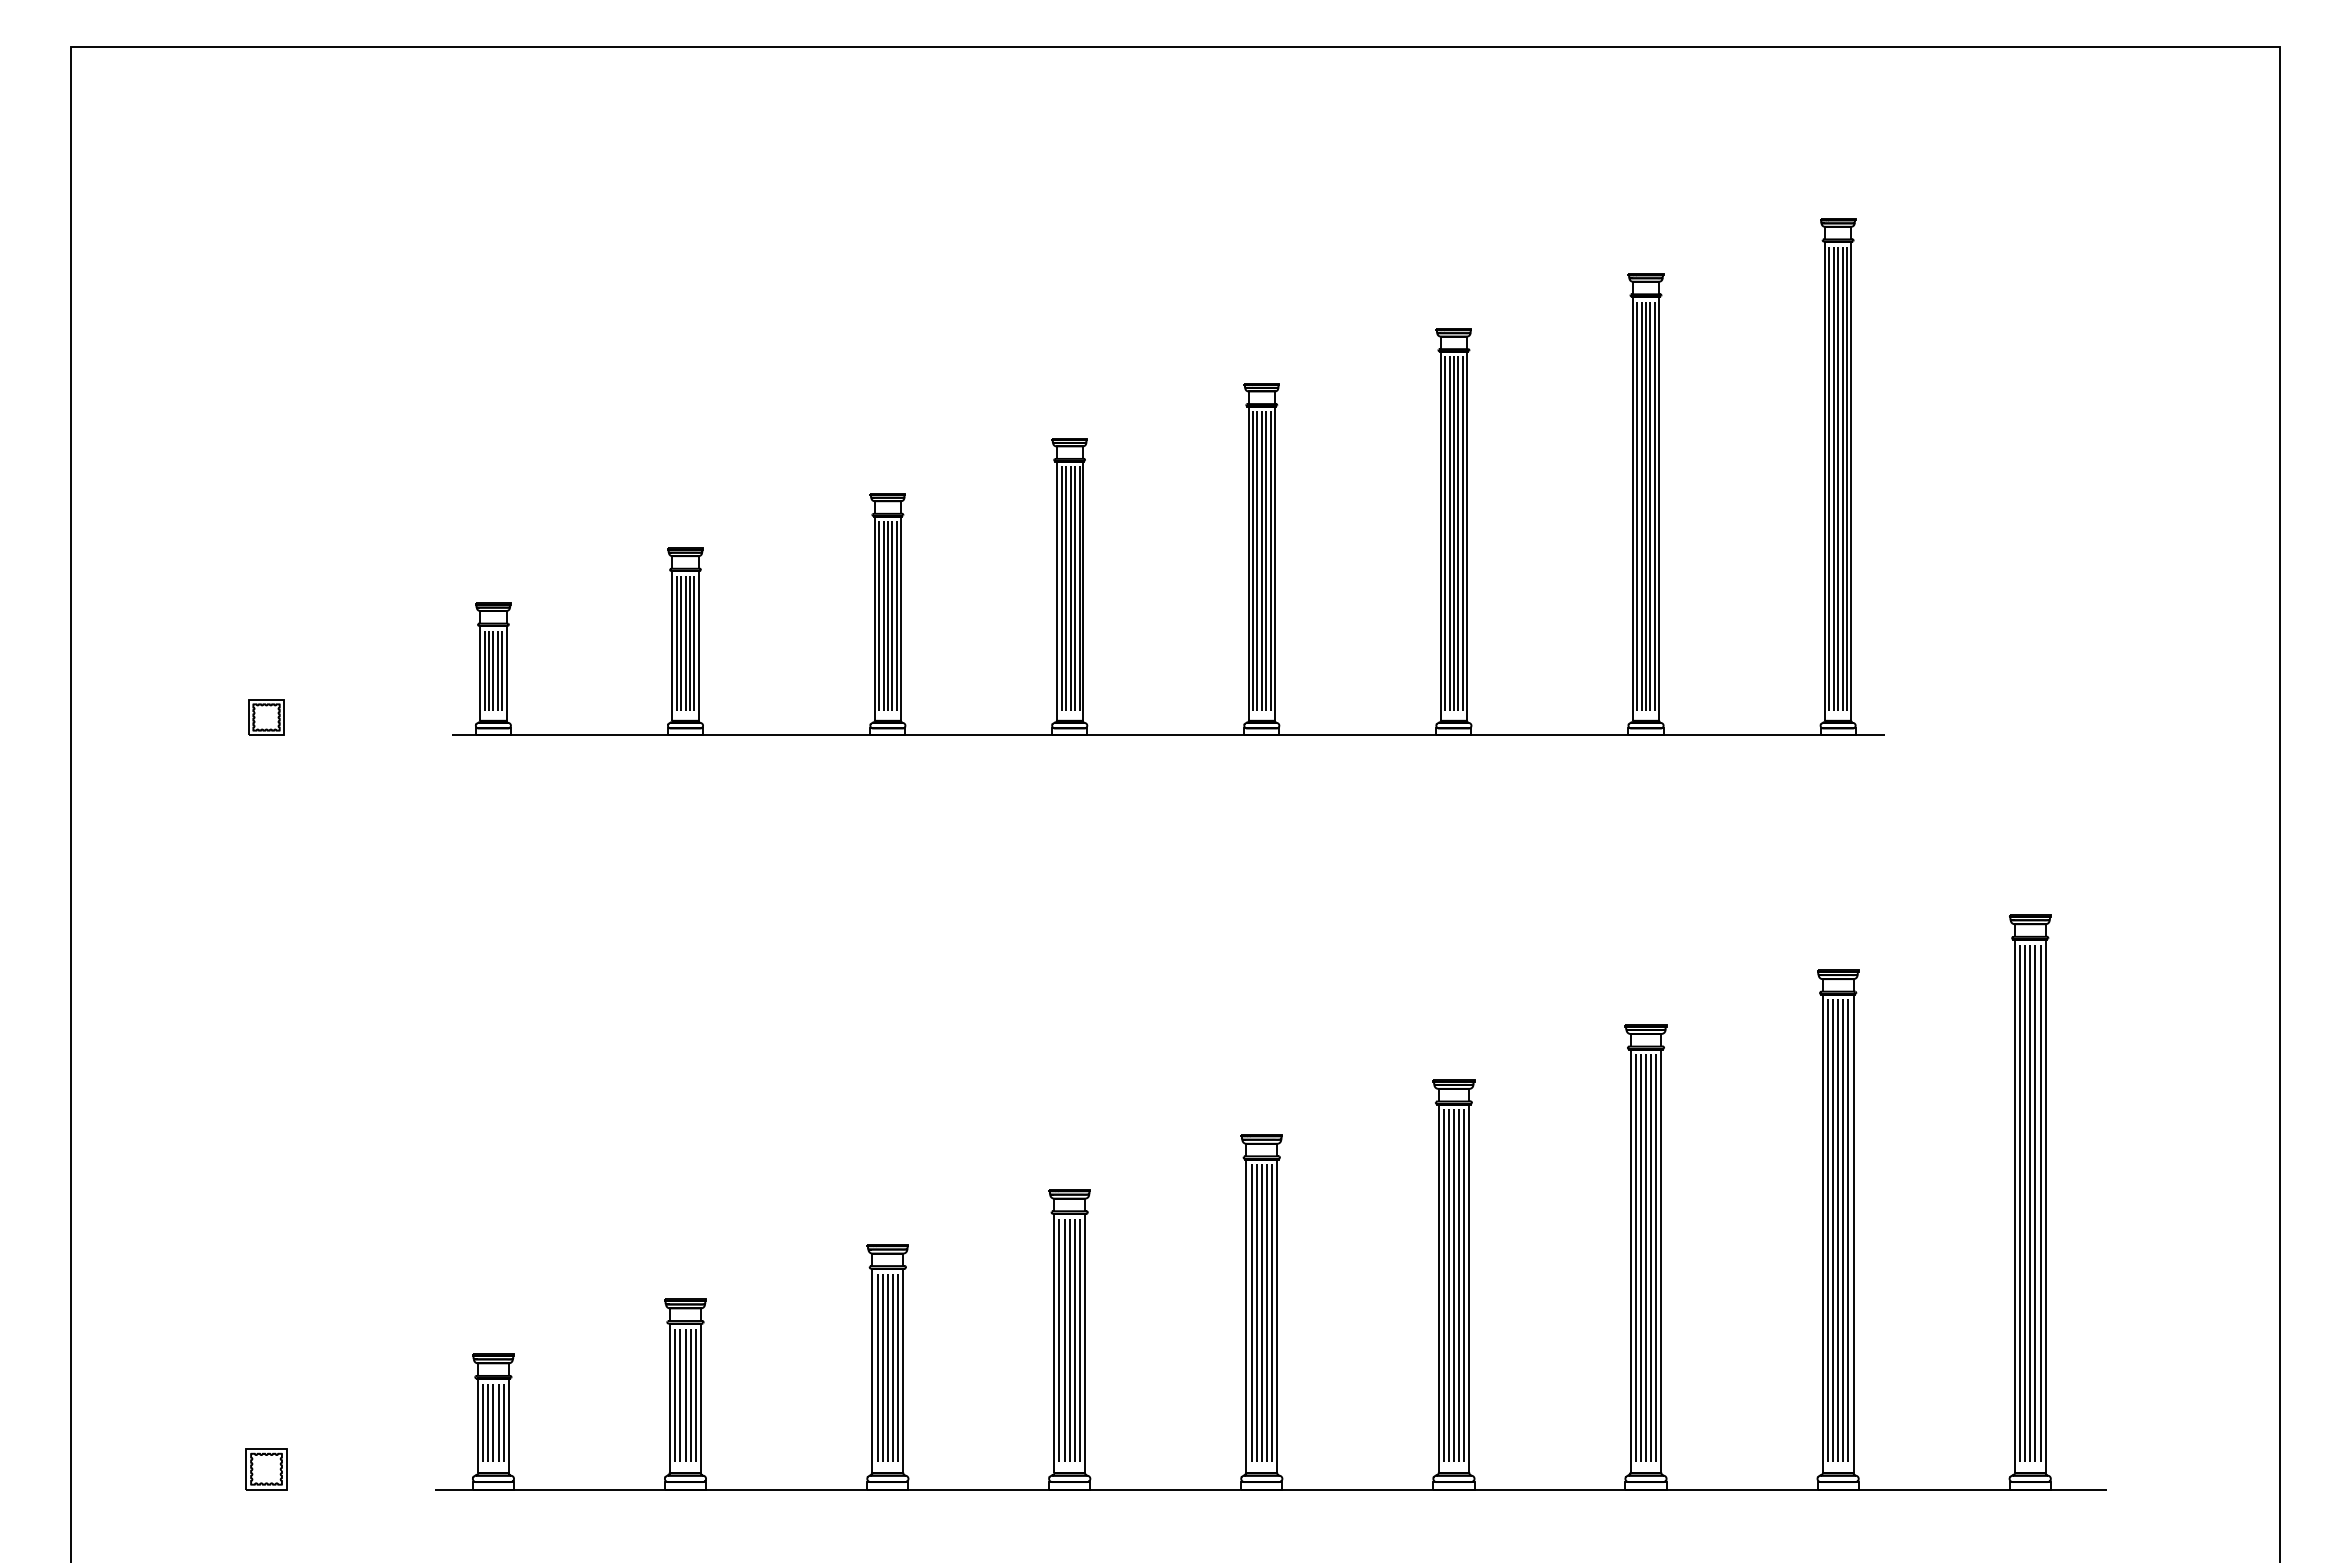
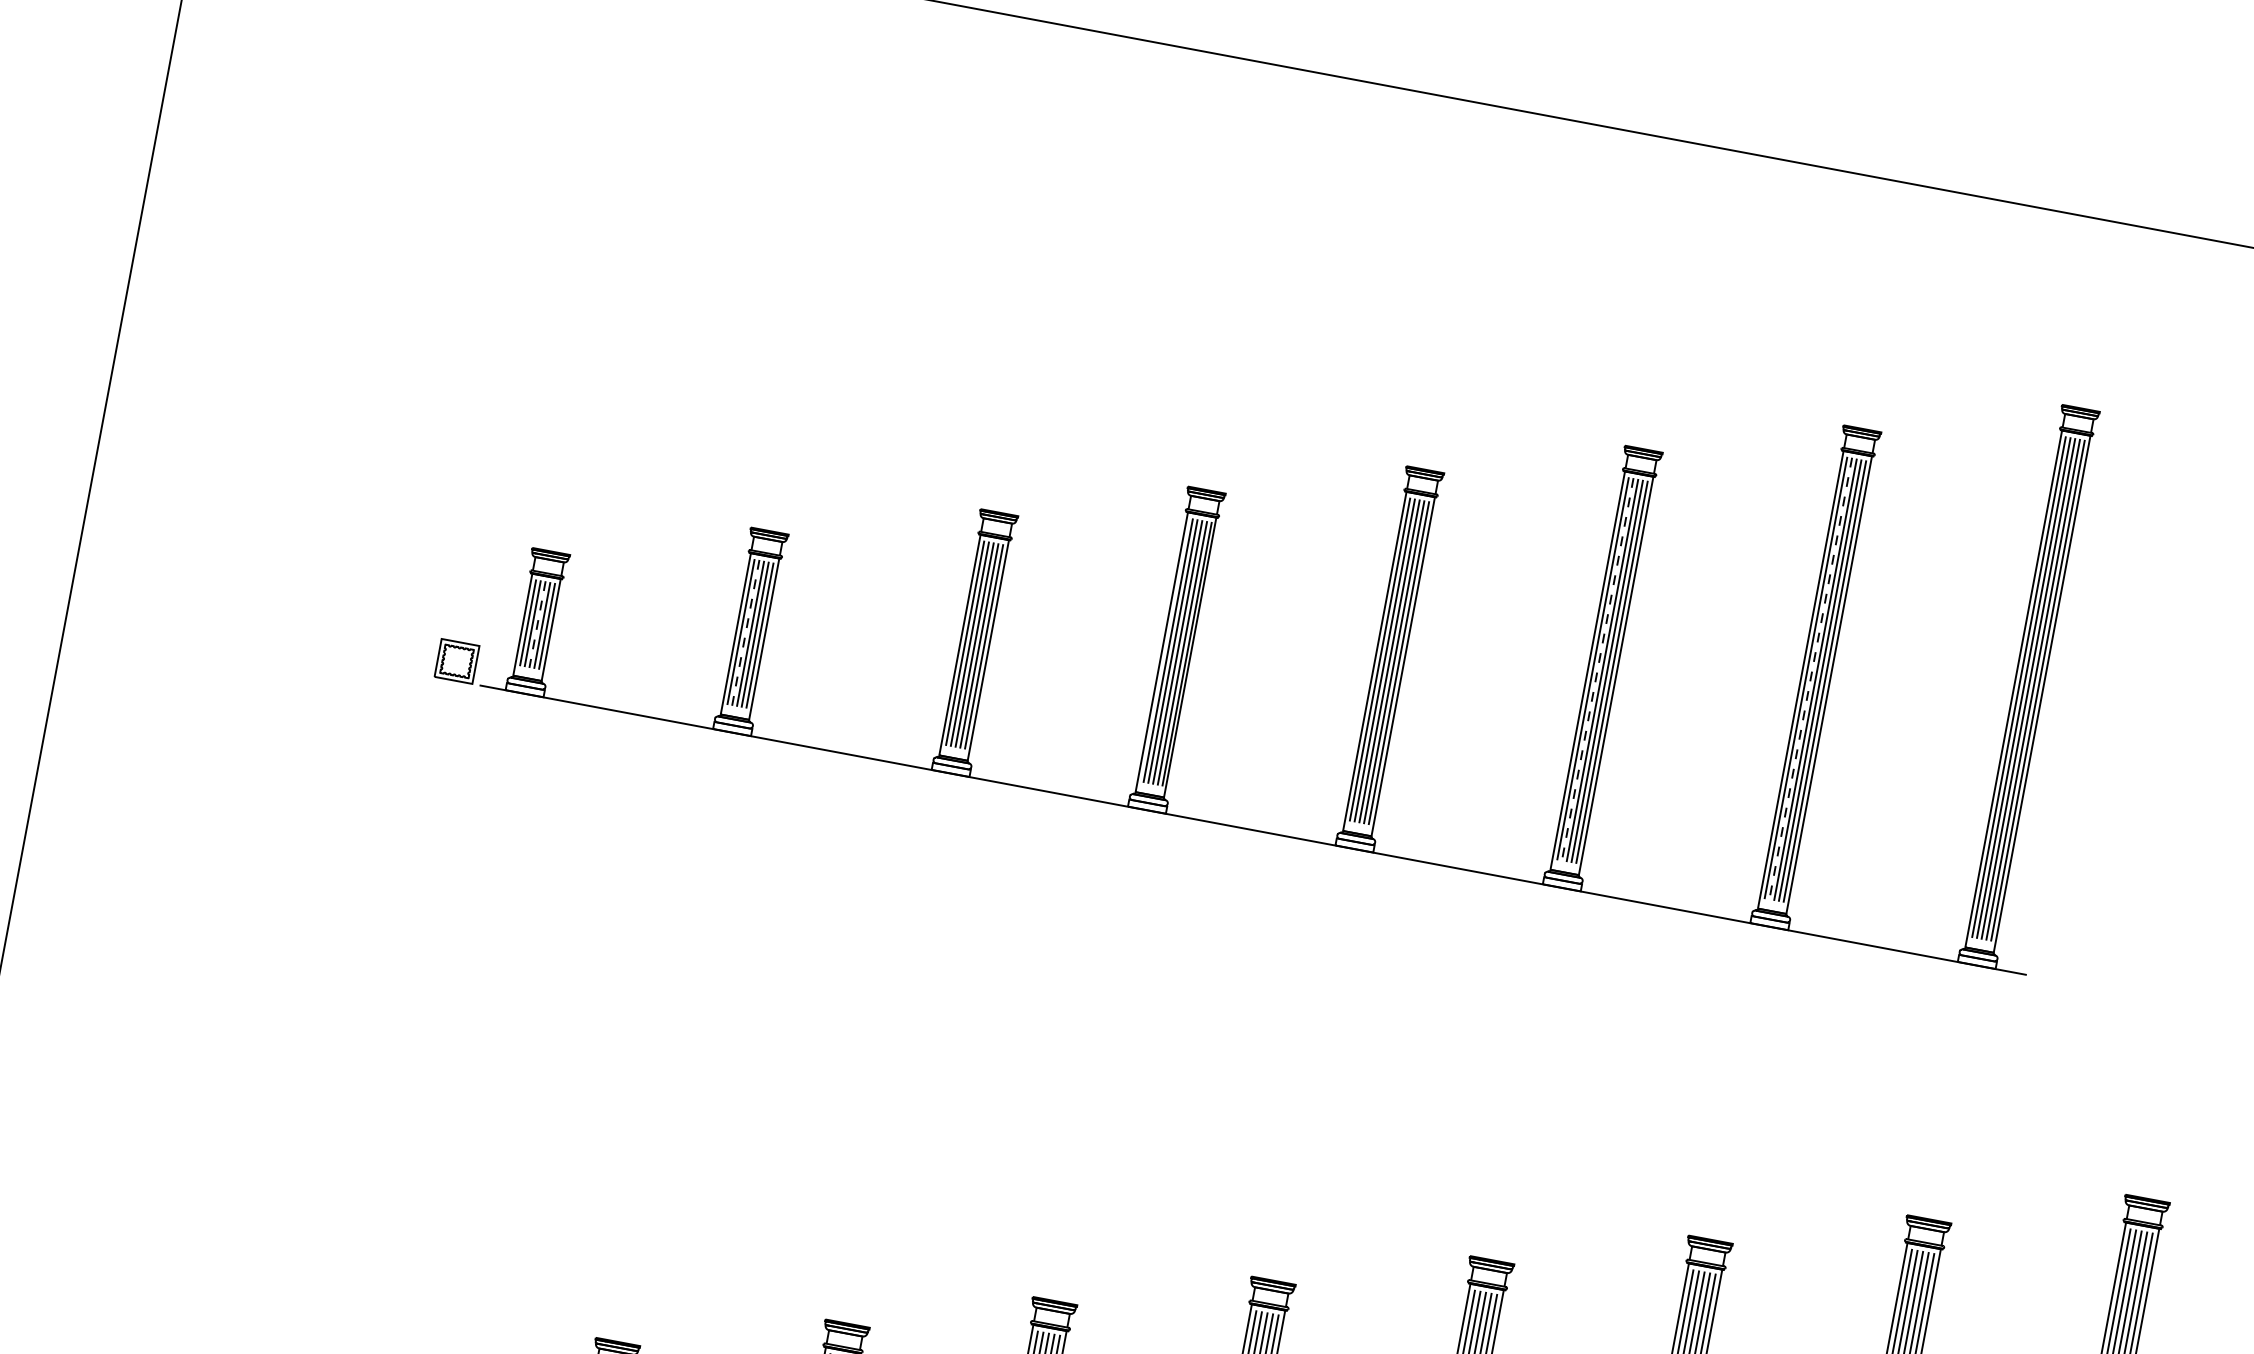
line: (1641, 506) -> (1810, 678), solid -> dashed
line: (1449, 534) -> (1597, 670), solid -> dashed
line: (681, 643) -> (746, 632), solid -> dashed
line: (493, 671) -> (537, 625), solid -> dashed
part: (266, 717) -> (456, 661), moved

